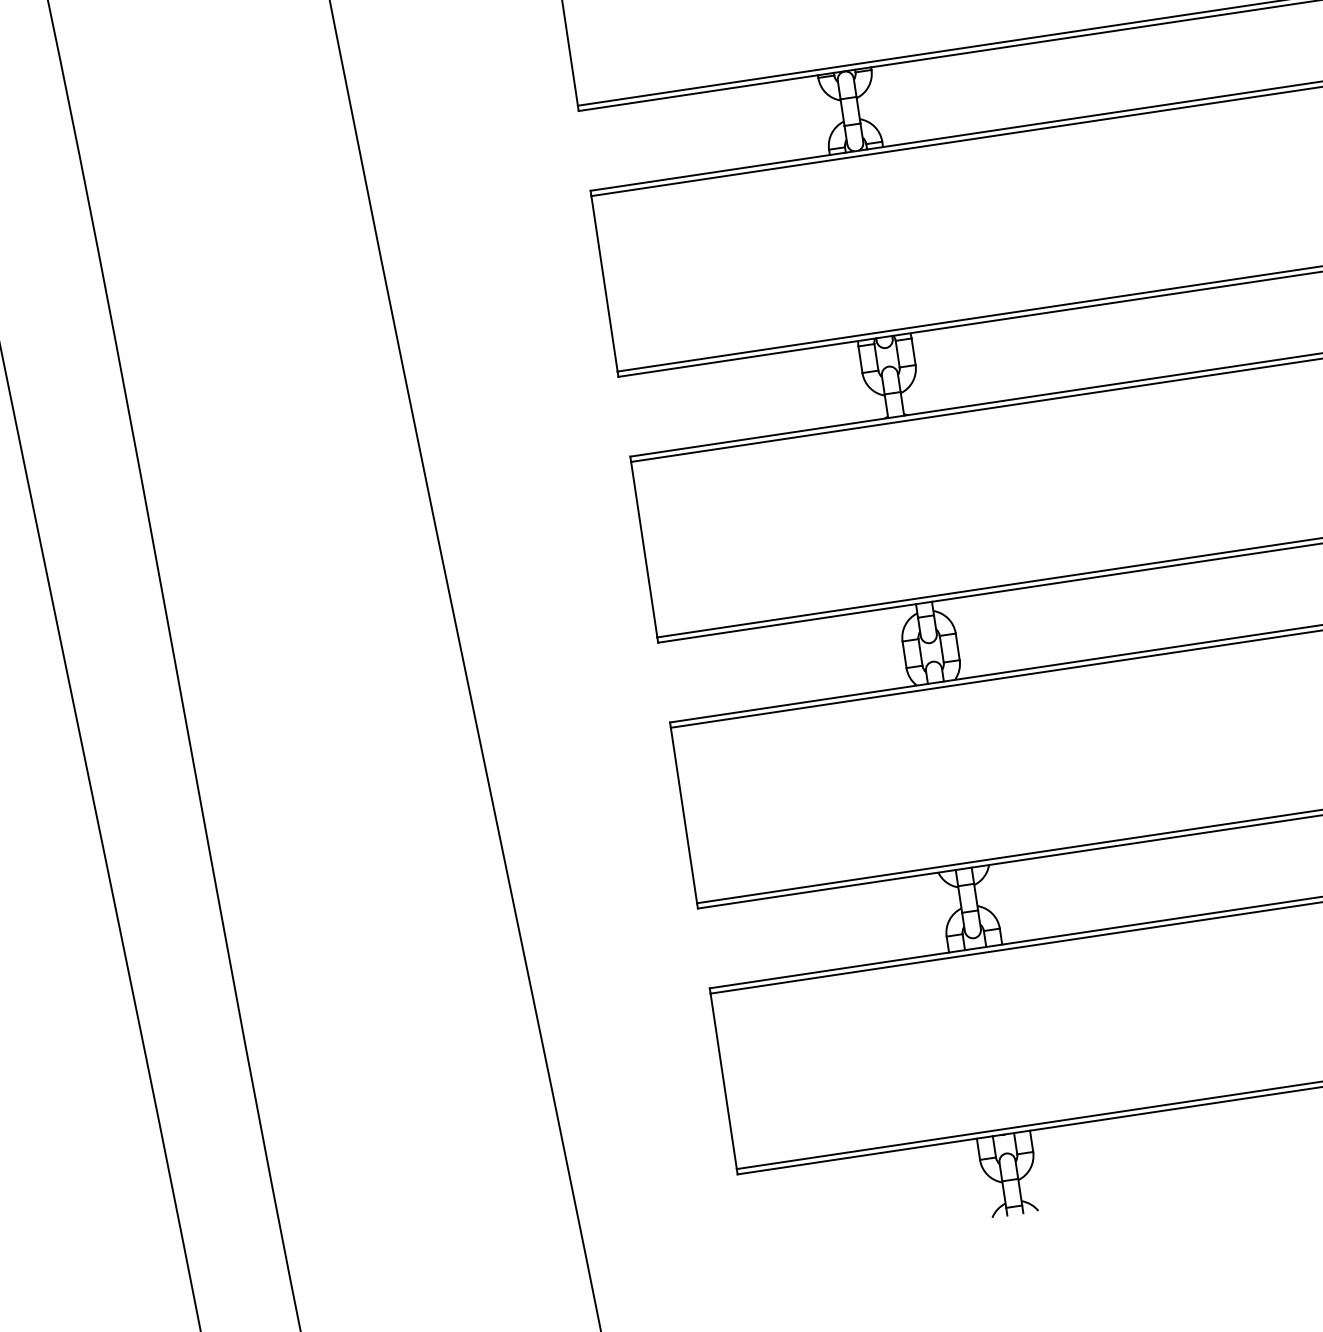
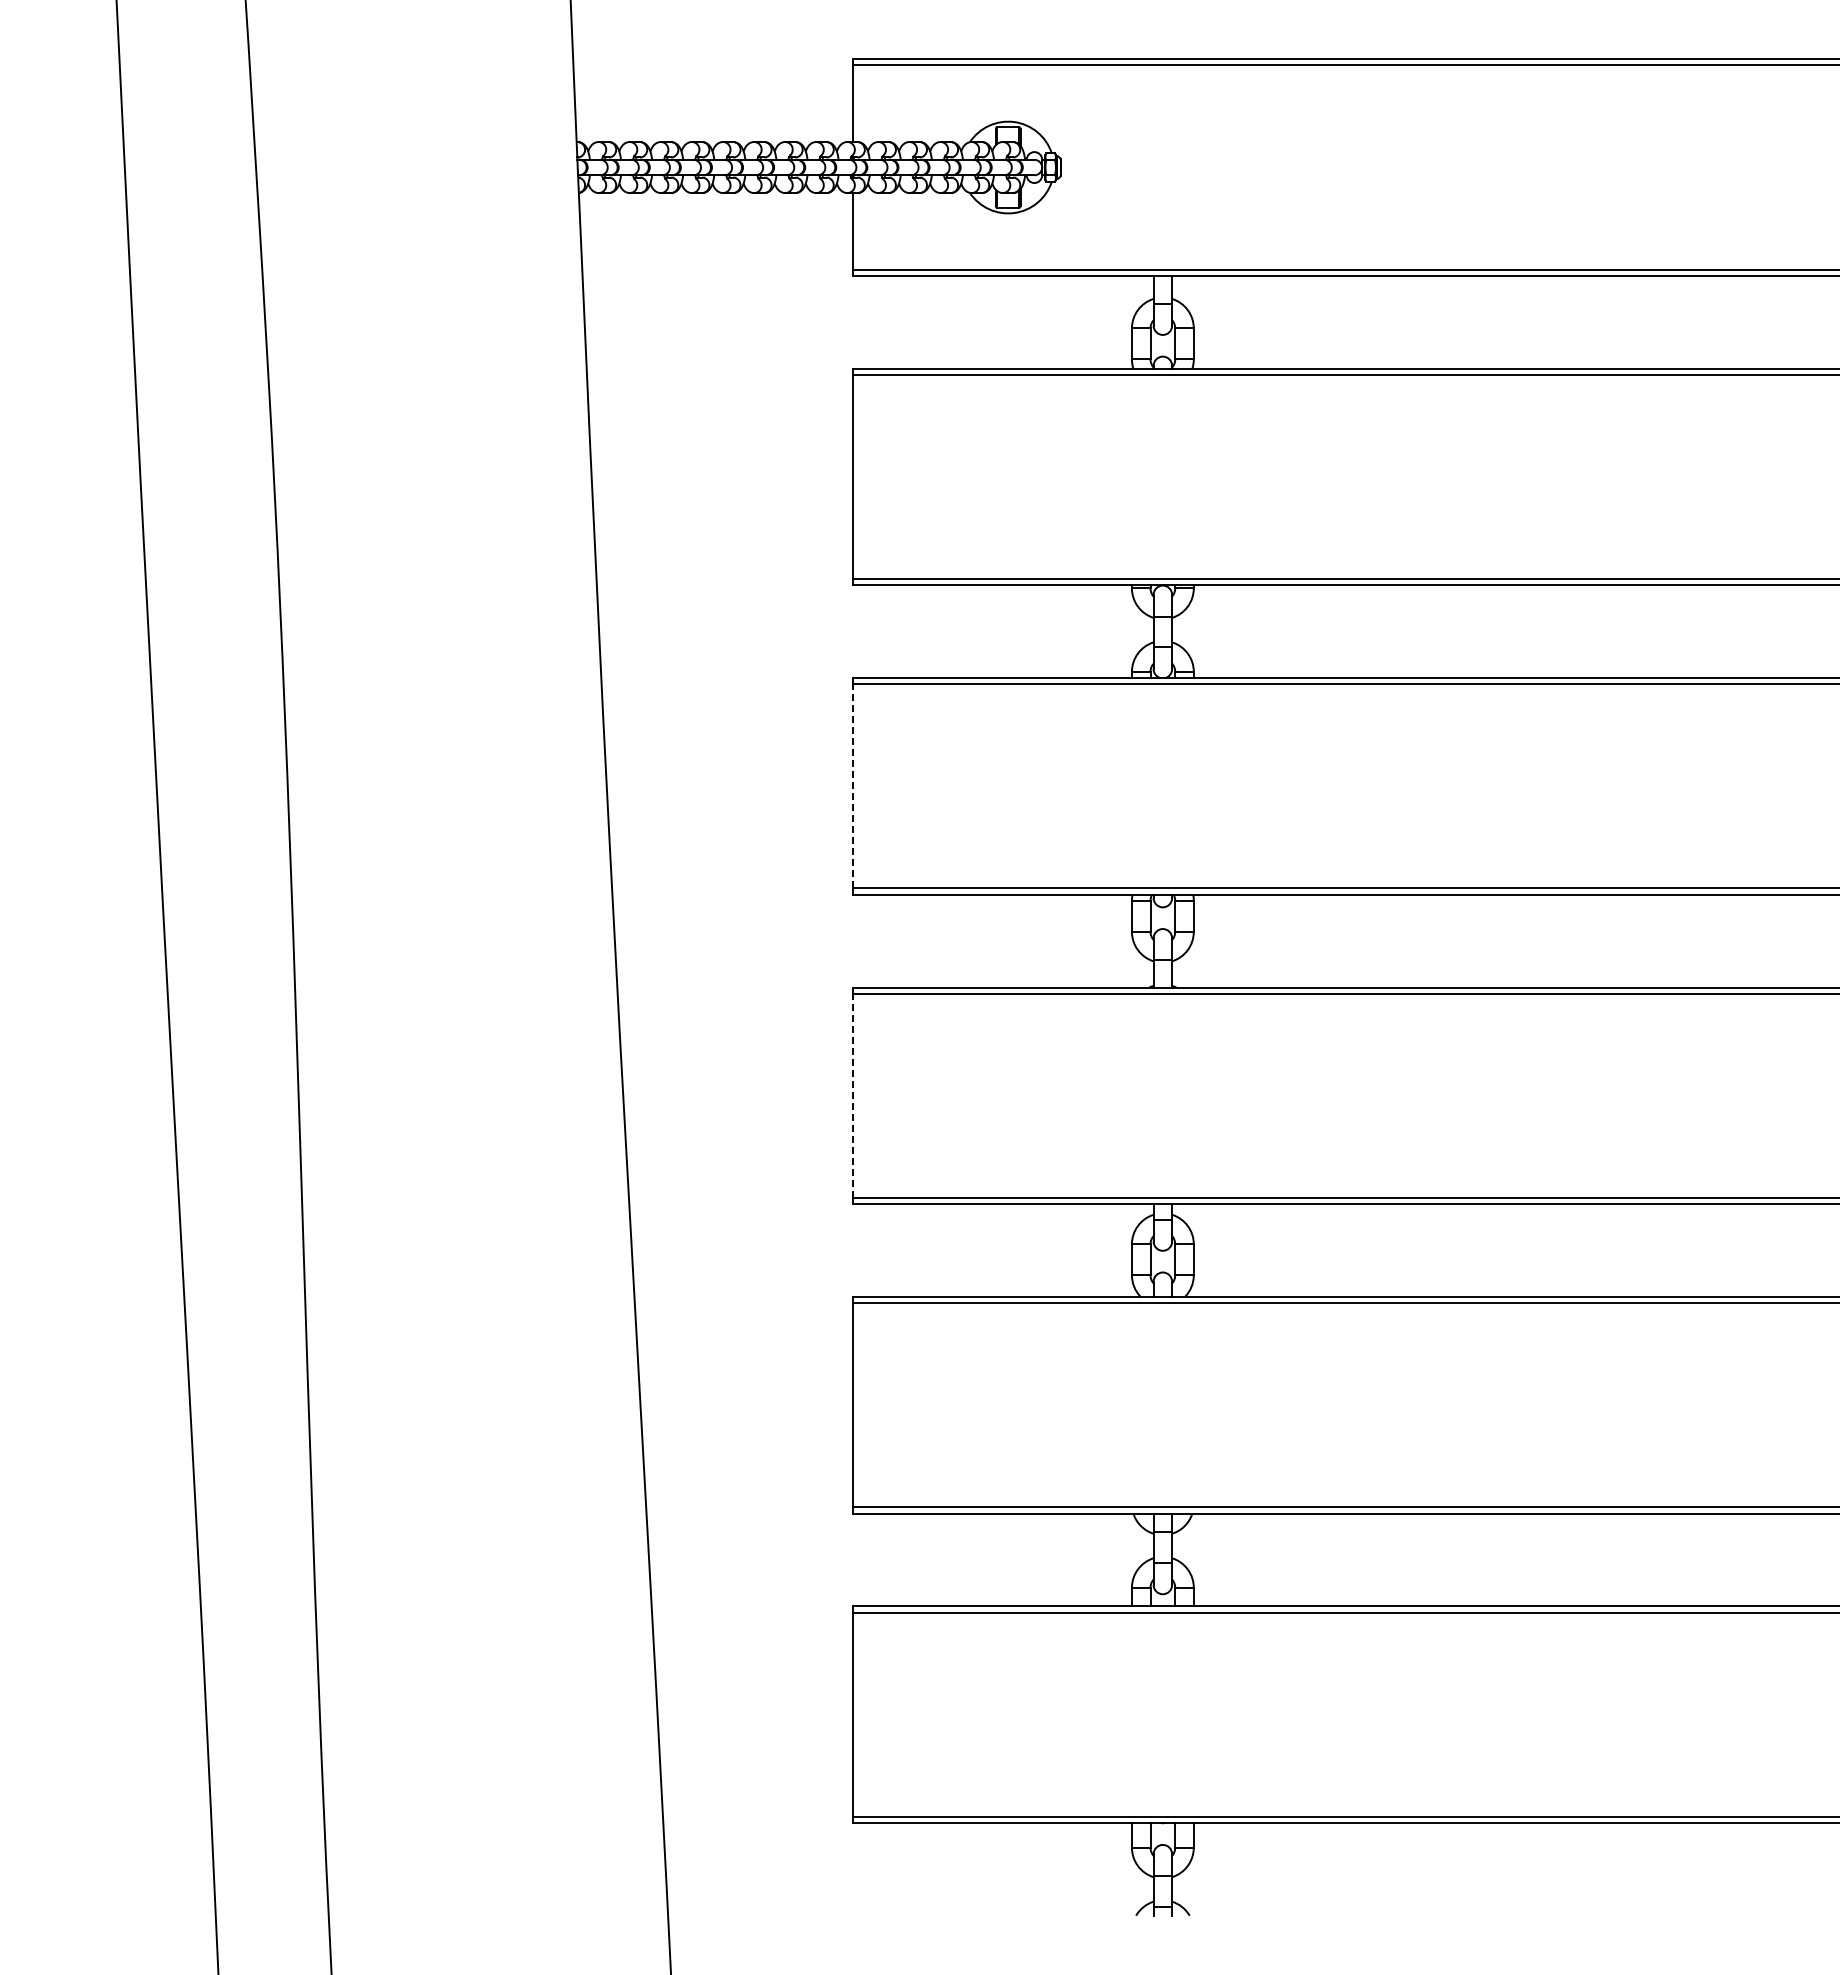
line: (604, 283) -> (853, 785), solid -> dashed
line: (644, 549) -> (853, 1095), solid -> dashed

